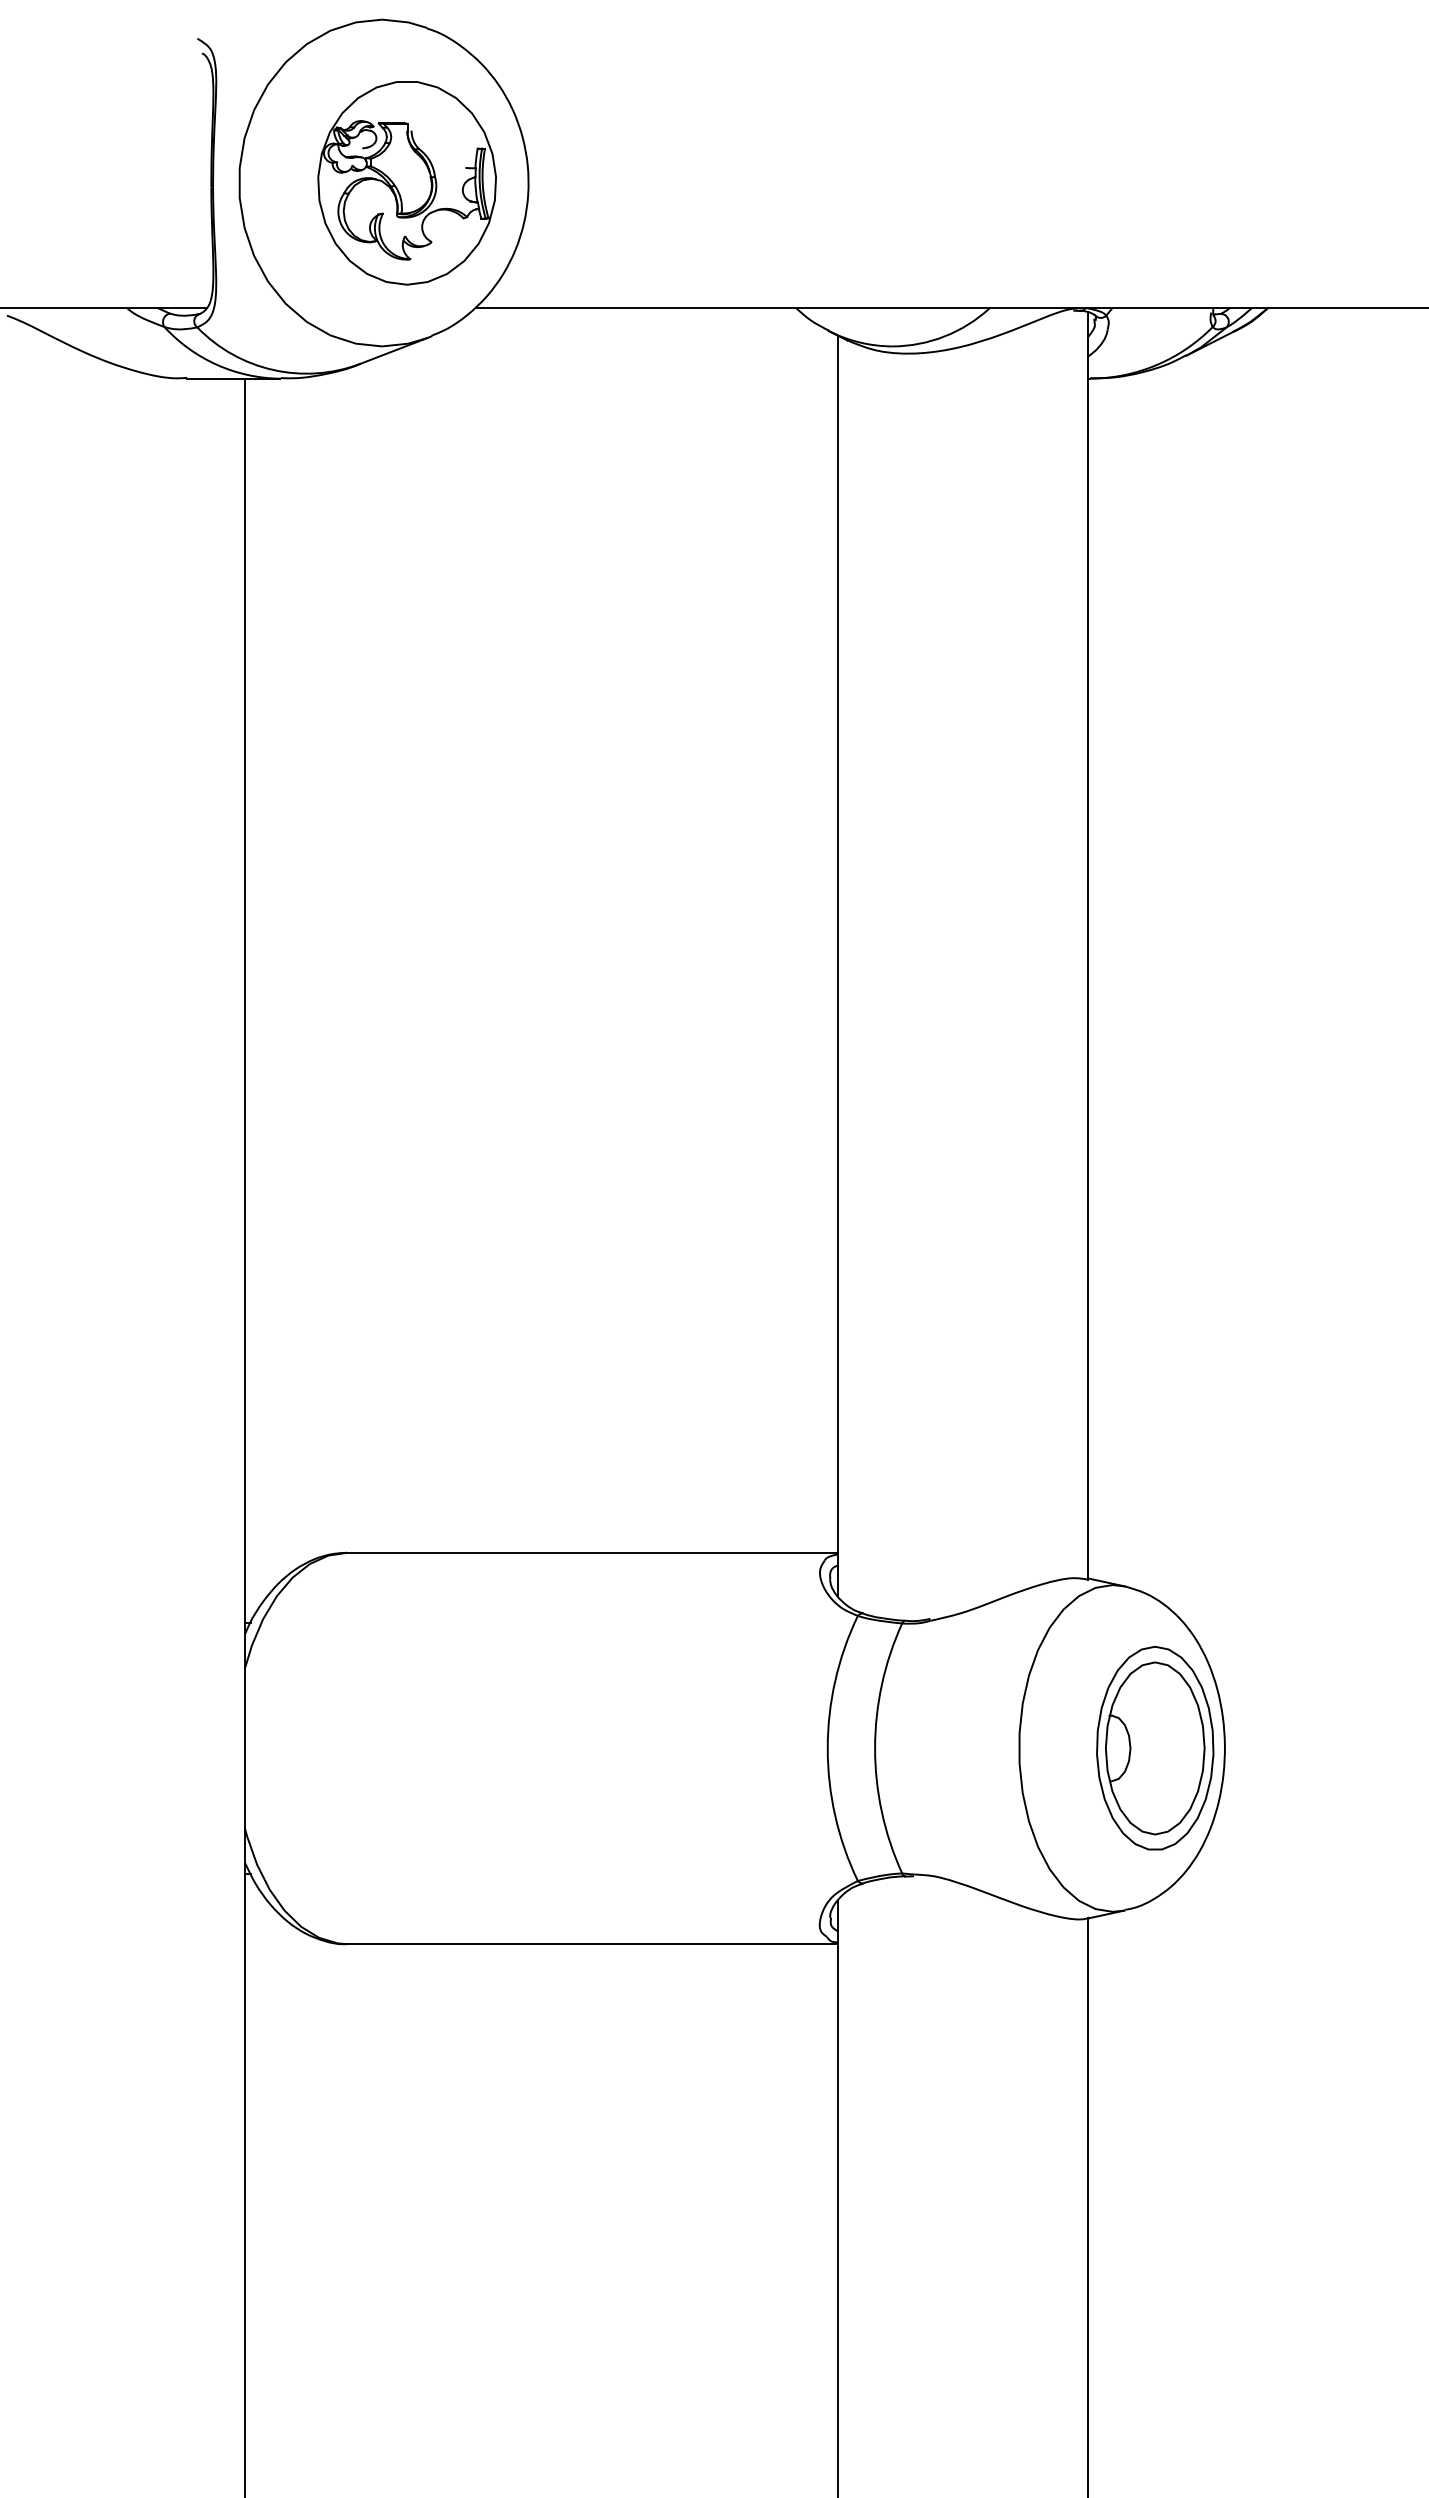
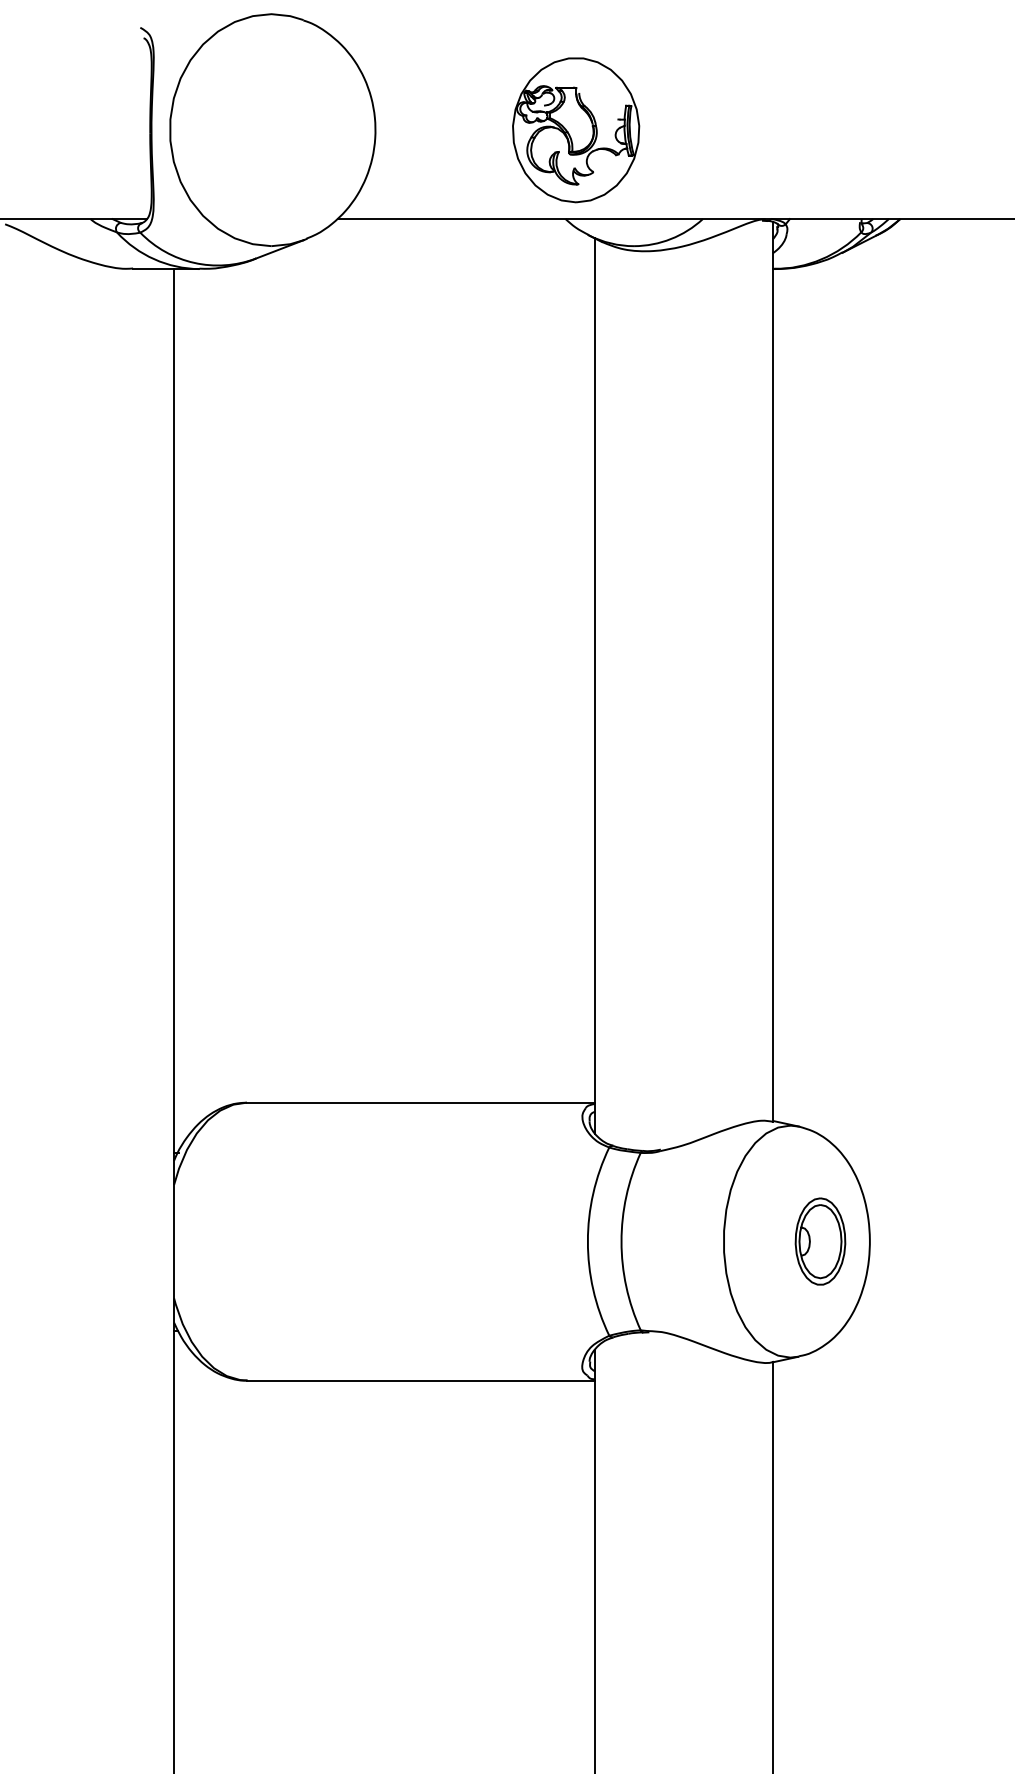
part: (406, 183) -> (575, 130), moved
part: (1155, 1748) -> (820, 1241), size x0.6

